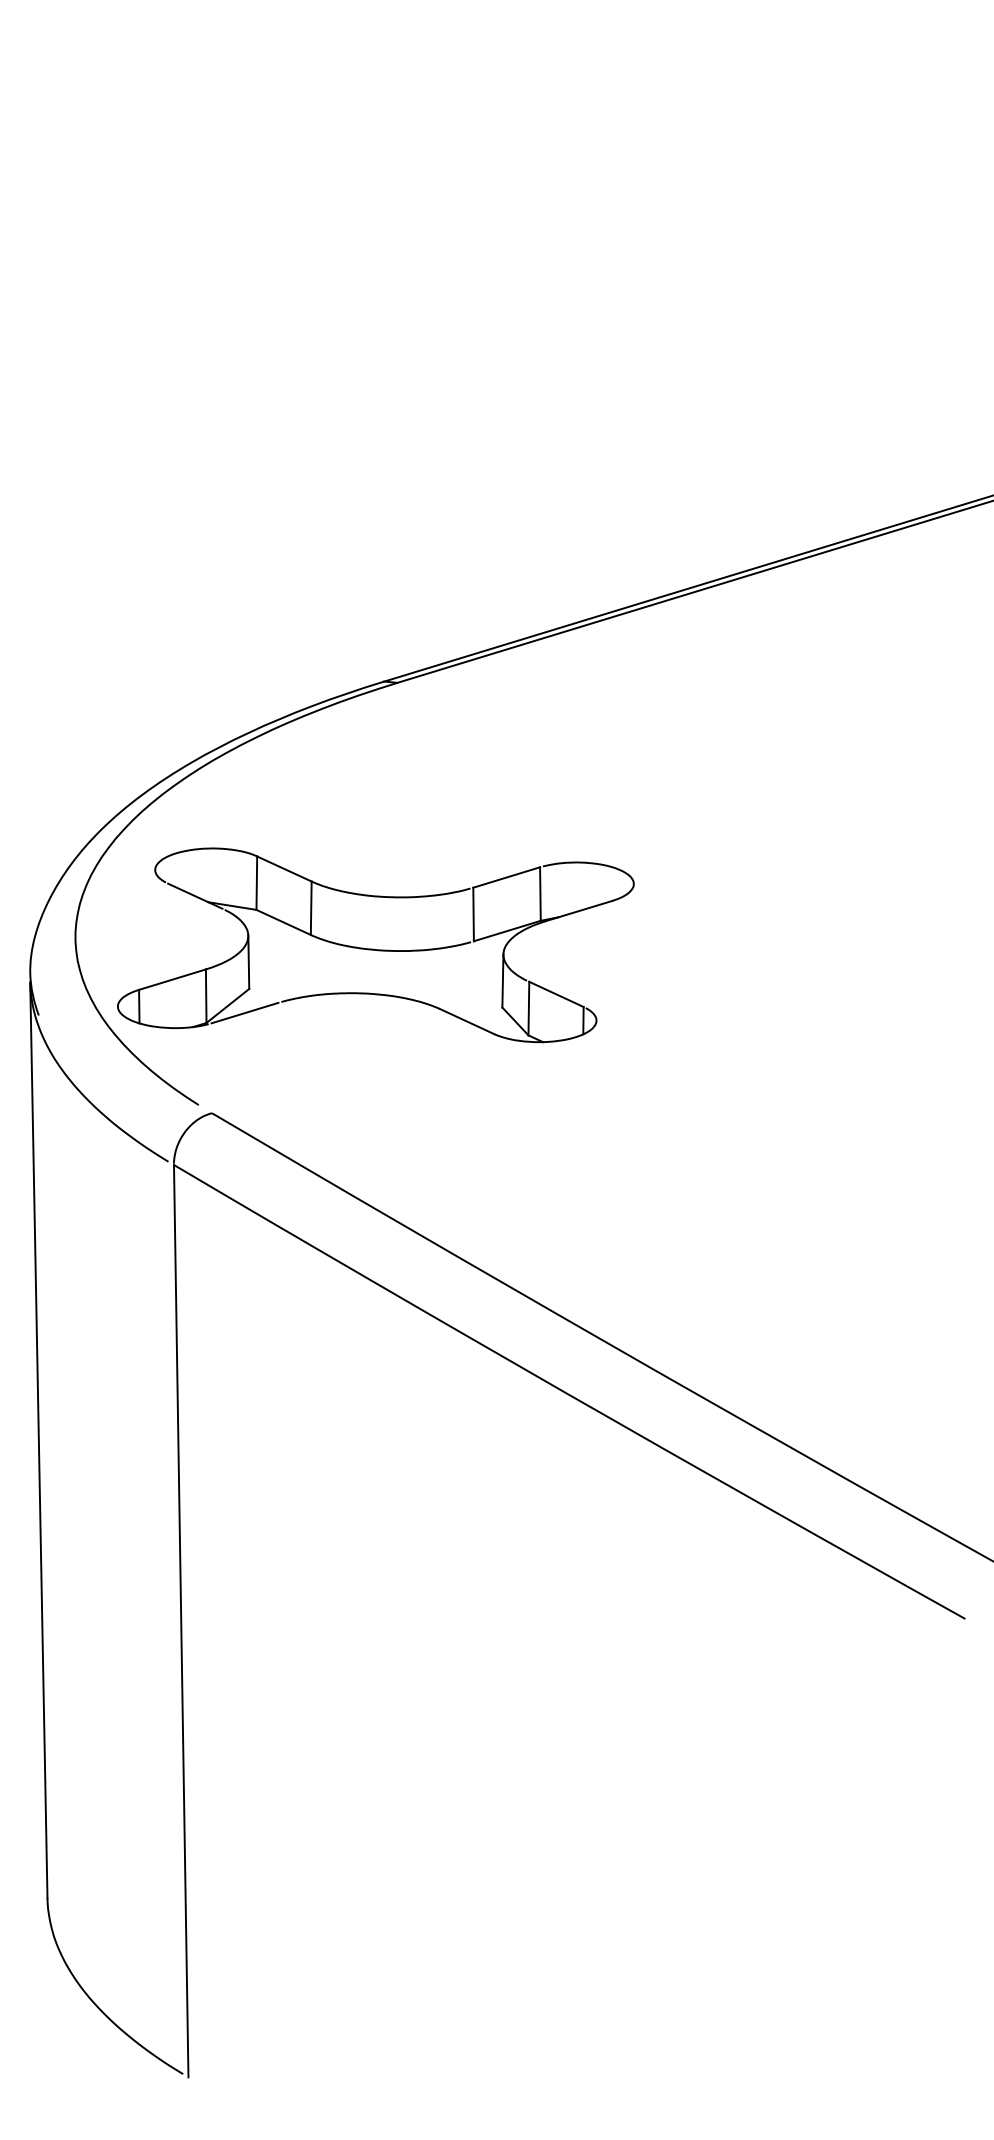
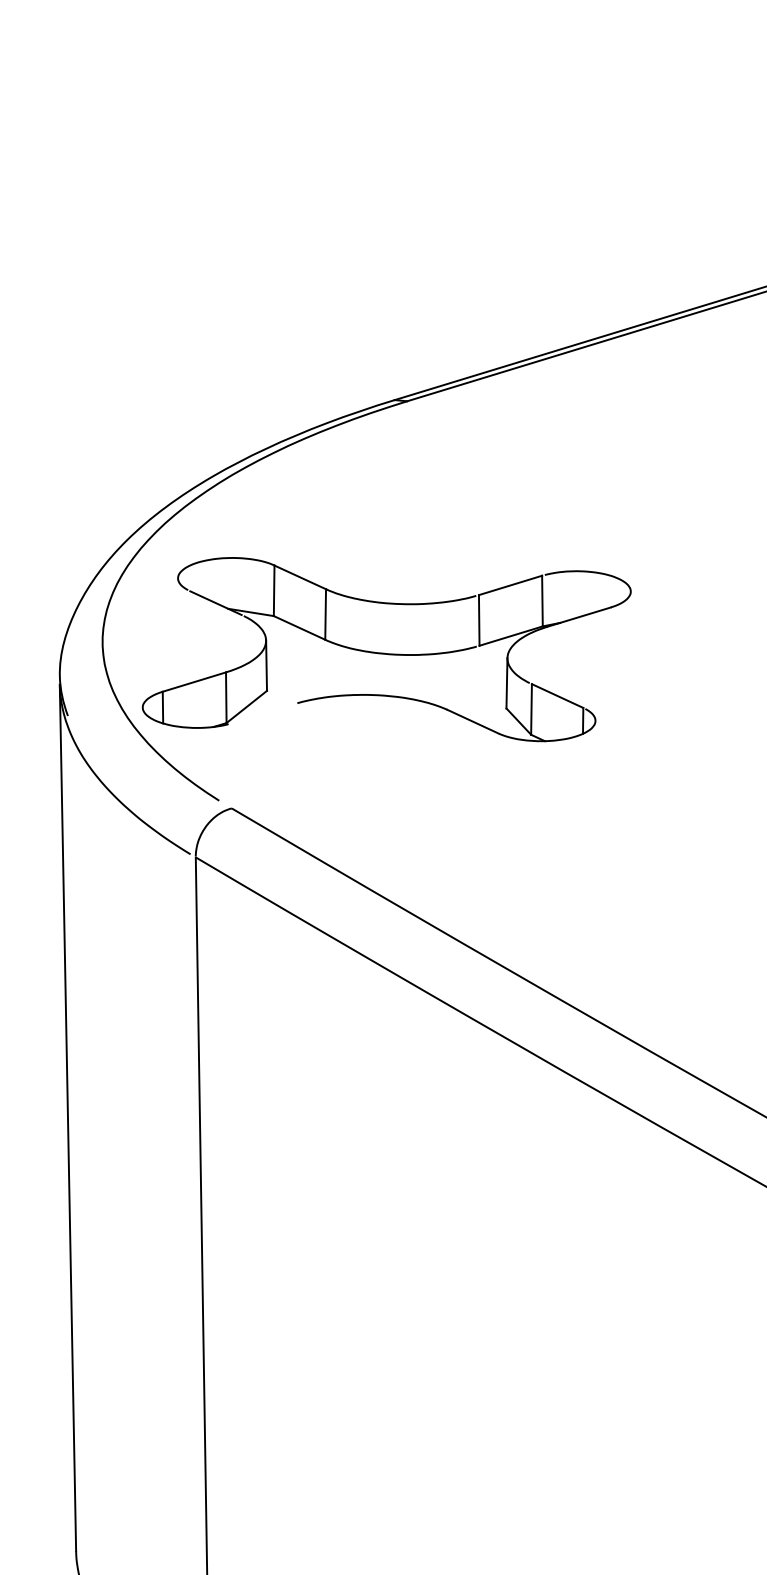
line: (244, 1012) -> (262, 713), removed

